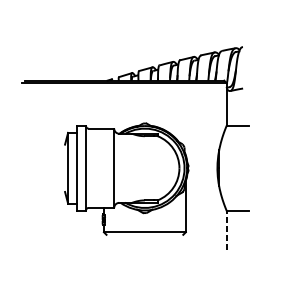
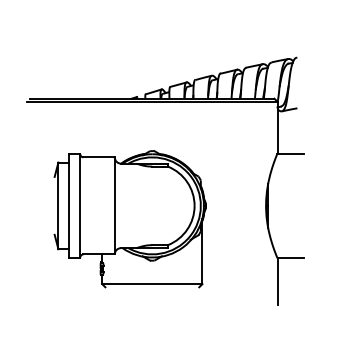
part: (126, 179) -> (129, 219), moved
line: (226, 230) -> (277, 281), dashed -> solid

